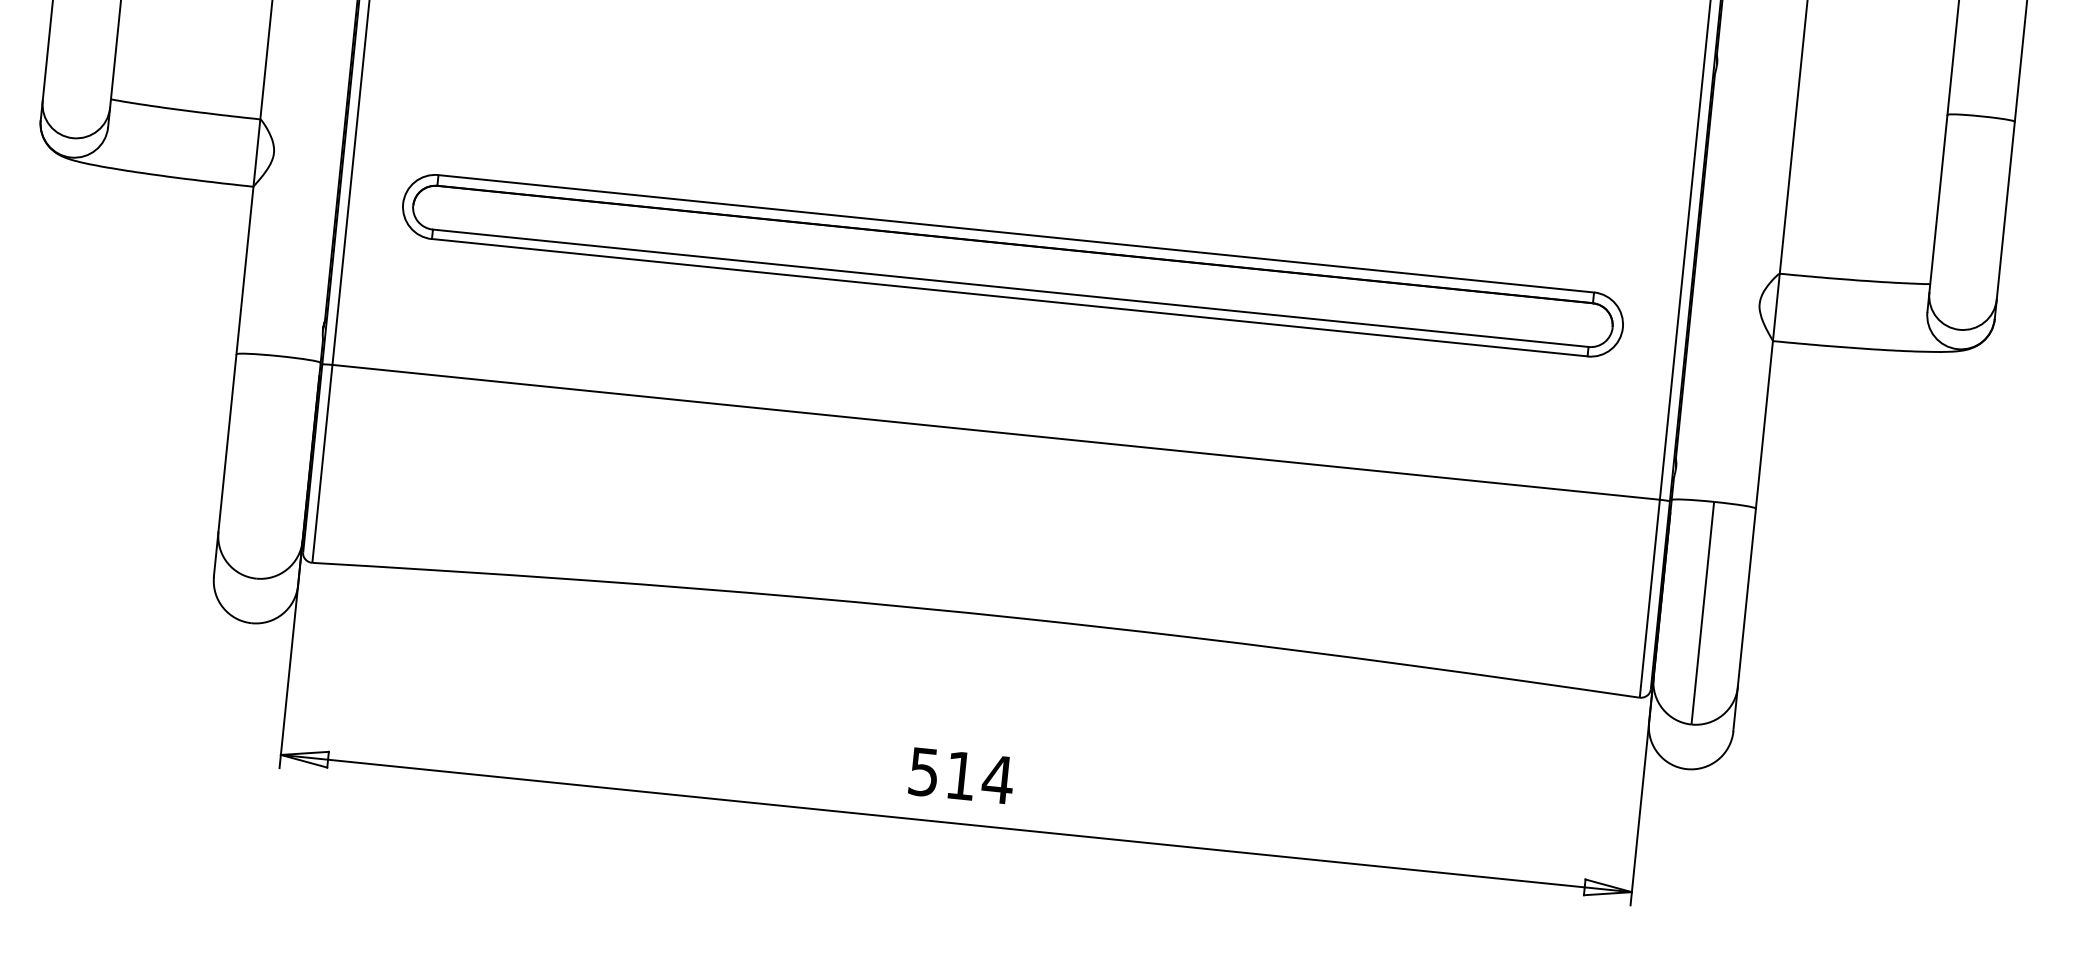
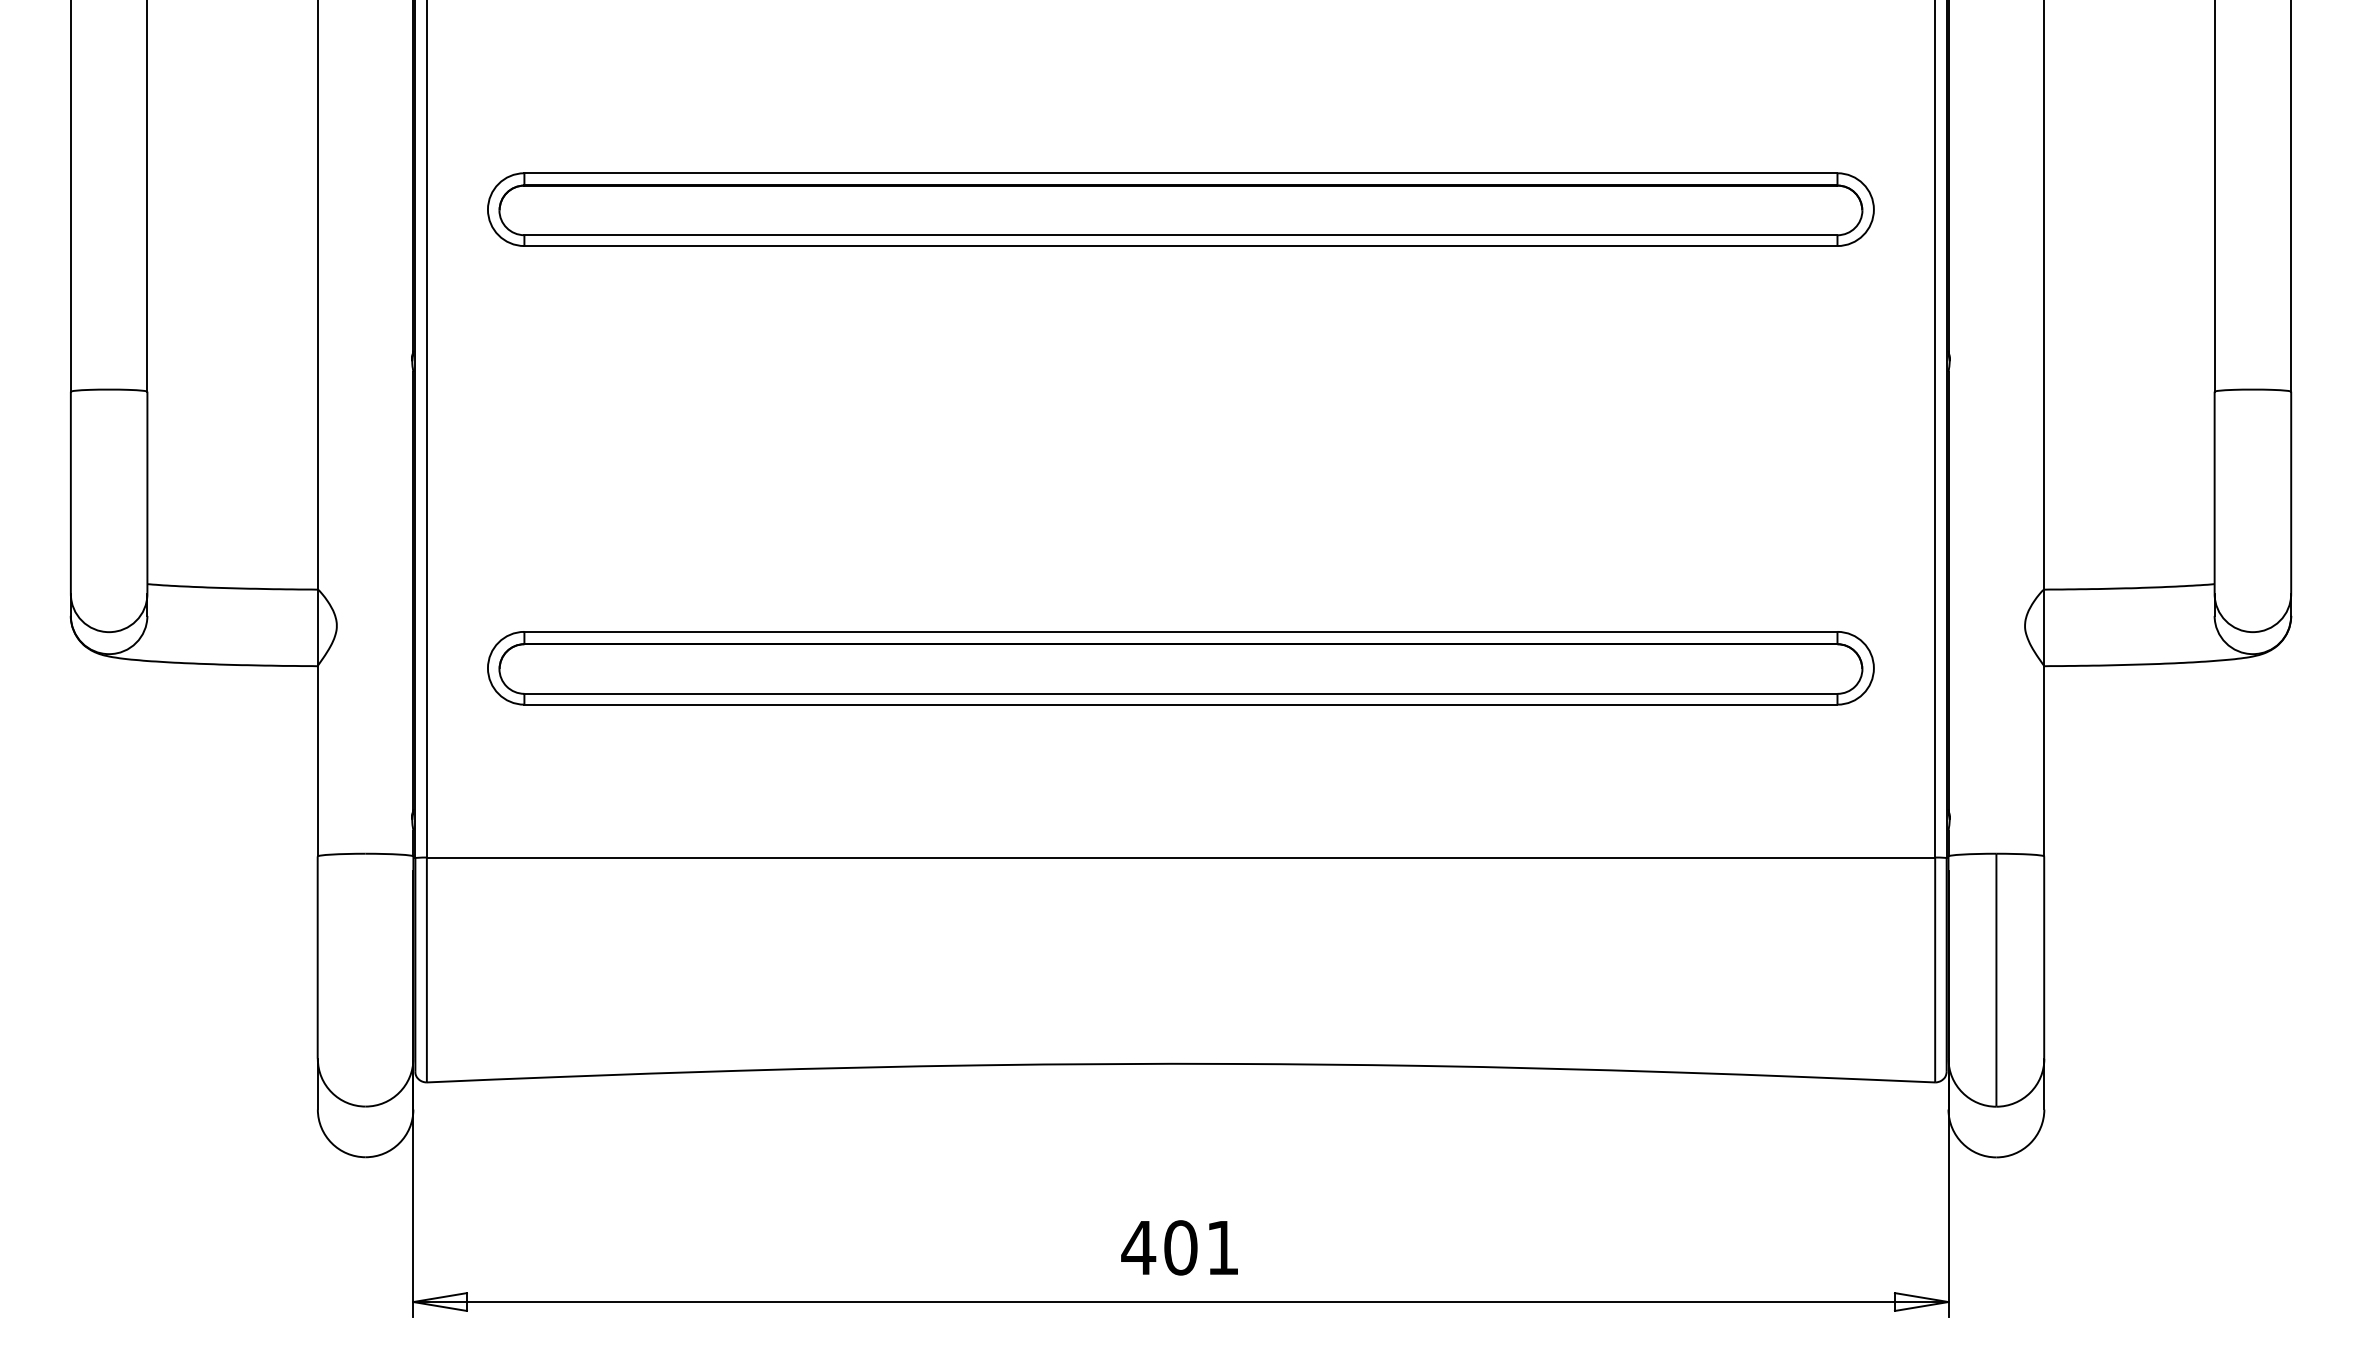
text: (960, 775) -> (1180, 1247), 514 -> 401

